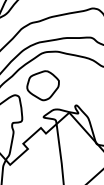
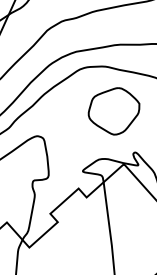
part: (42, 85) -> (113, 111), moved

